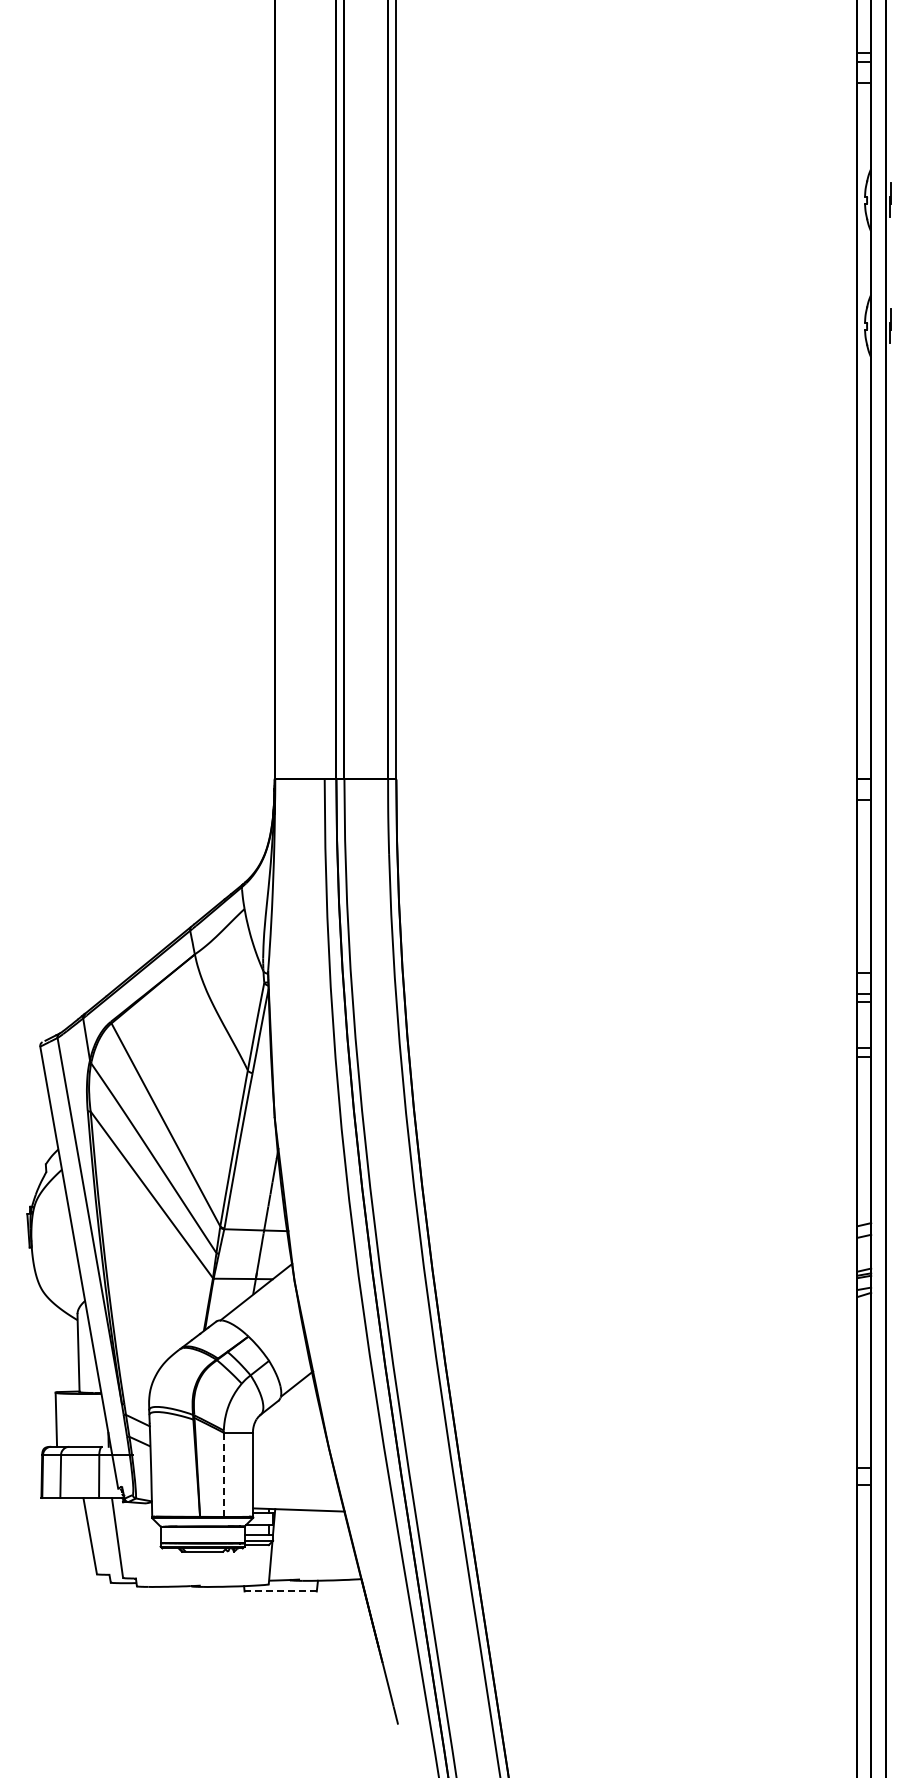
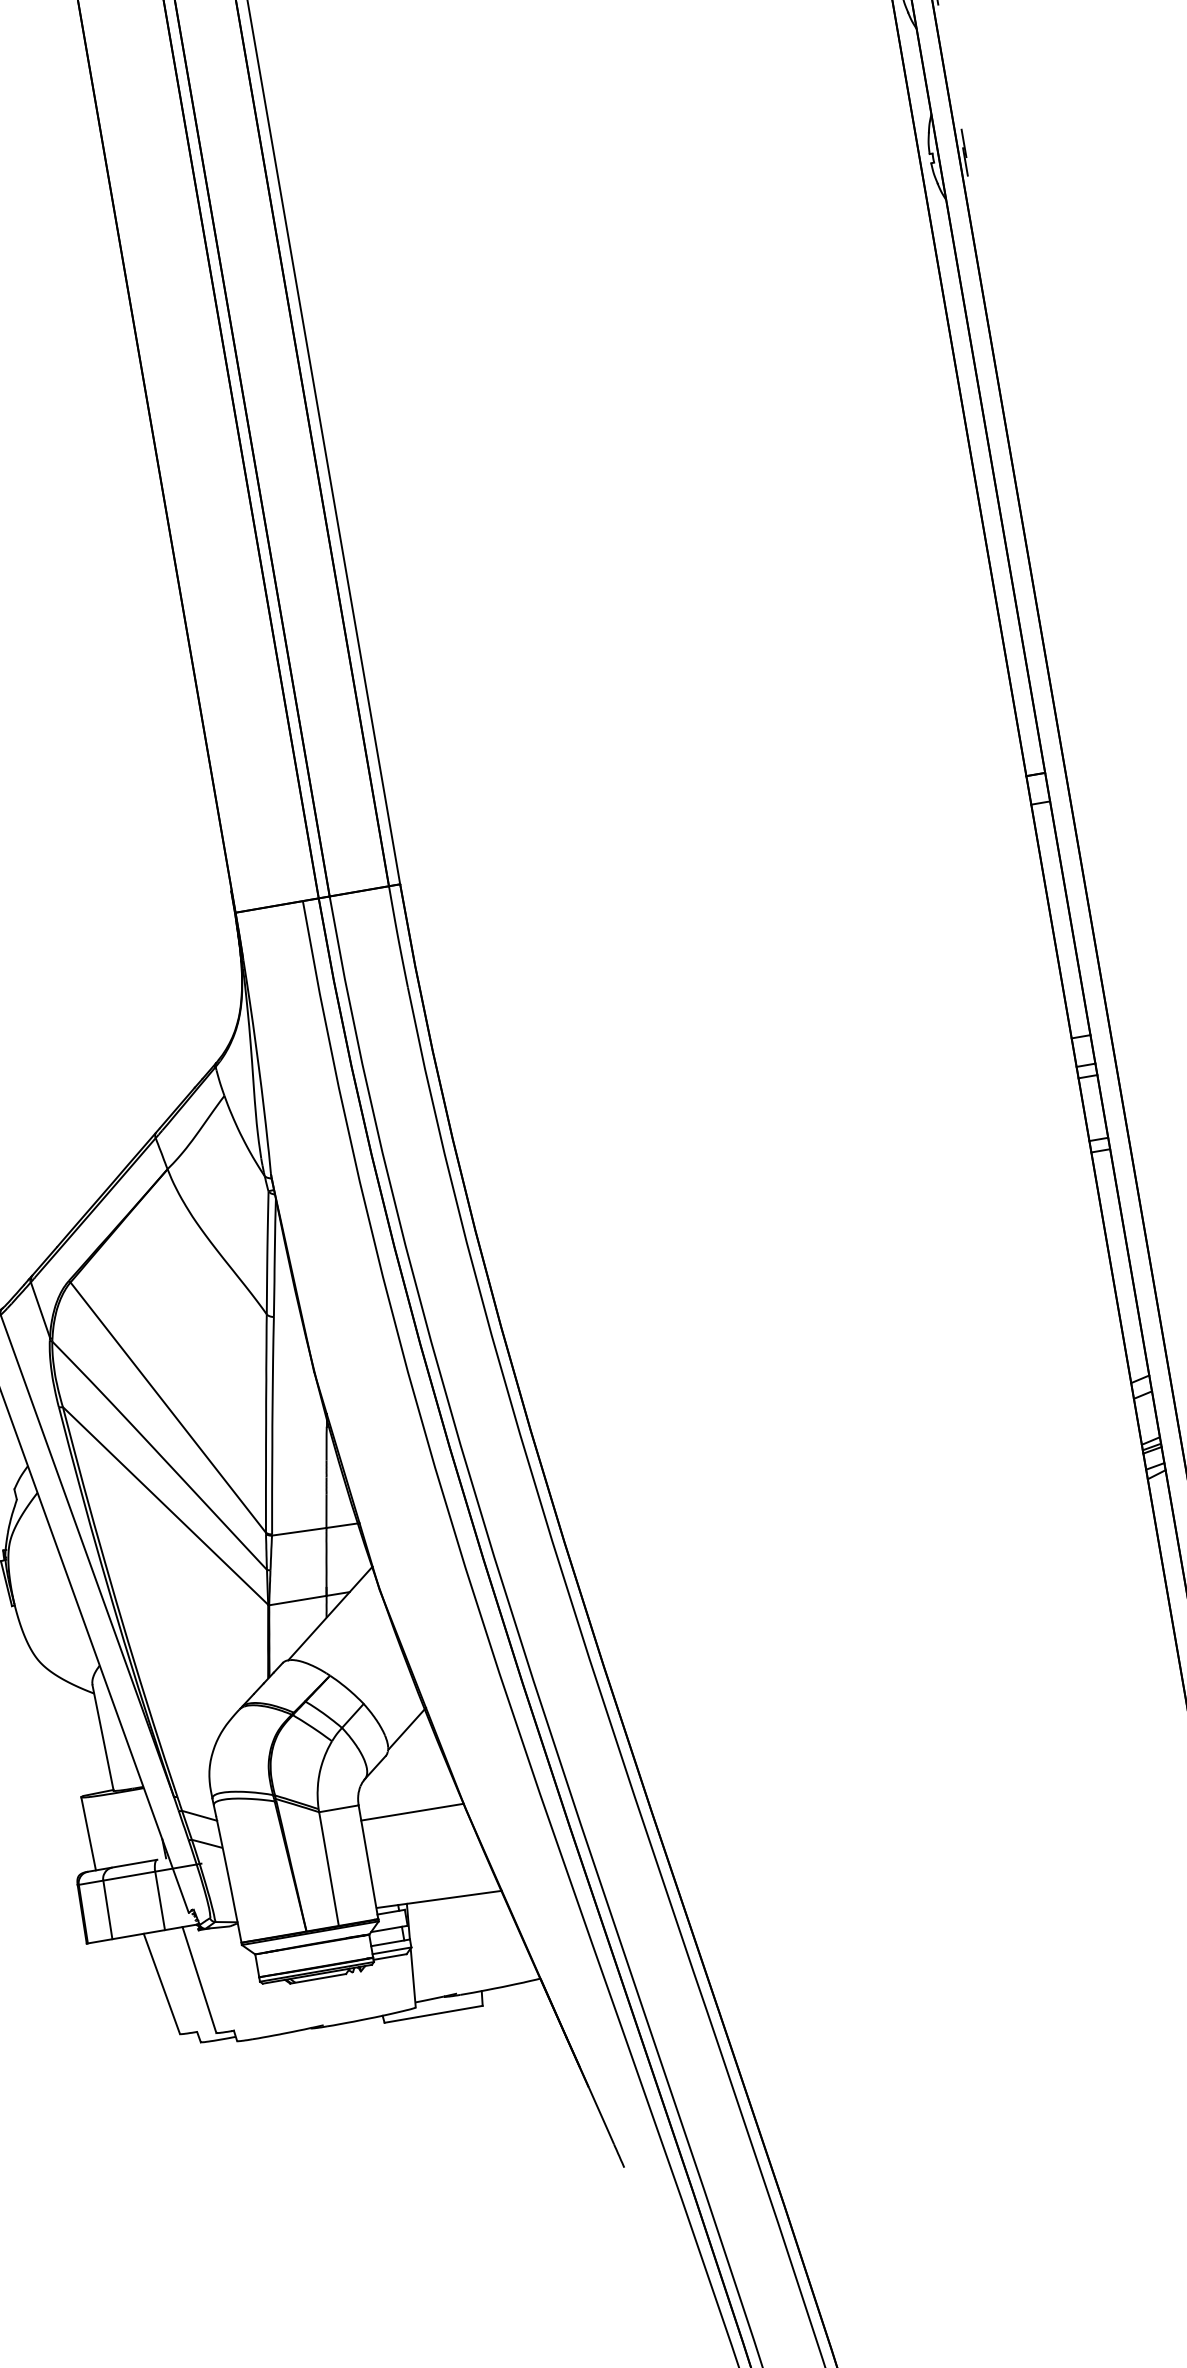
line: (290, 1443) -> (412, 1811), added
line: (223, 1474) -> (328, 1868), dashed -> solid
line: (280, 1591) -> (433, 2014), dashed -> solid

